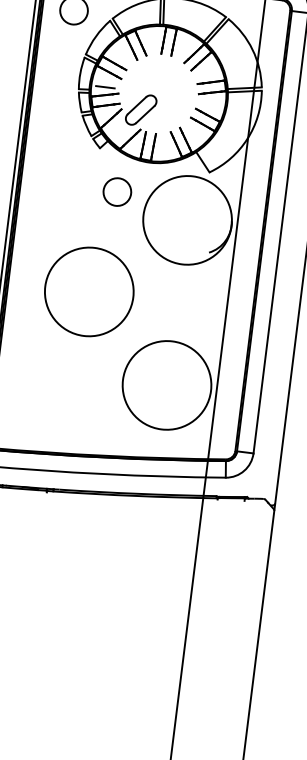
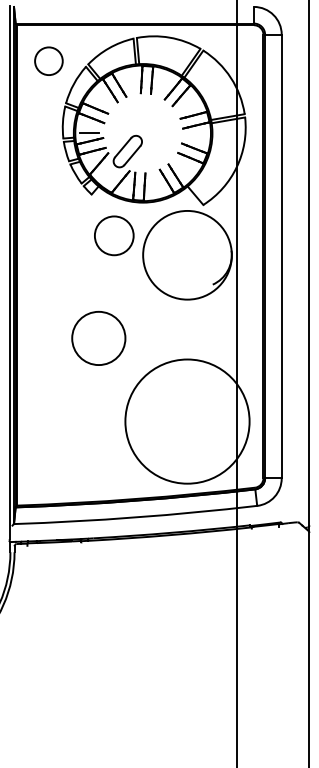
circle: (117, 191) -> (114, 235), size x1.4
circle: (88, 291) -> (98, 338), size x0.6
circle: (167, 385) -> (187, 421), size x1.4

